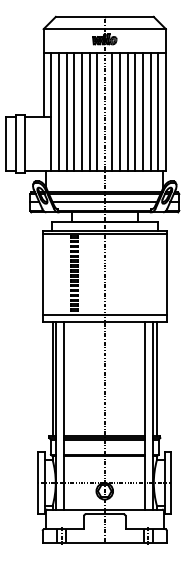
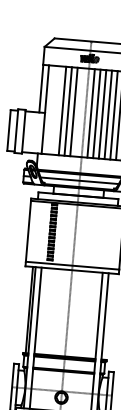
line: (59, 111) -> (51, 109), removed
line: (66, 111) -> (56, 110), removed
line: (97, 111) -> (79, 112), removed
line: (156, 378) -> (107, 316), removed

